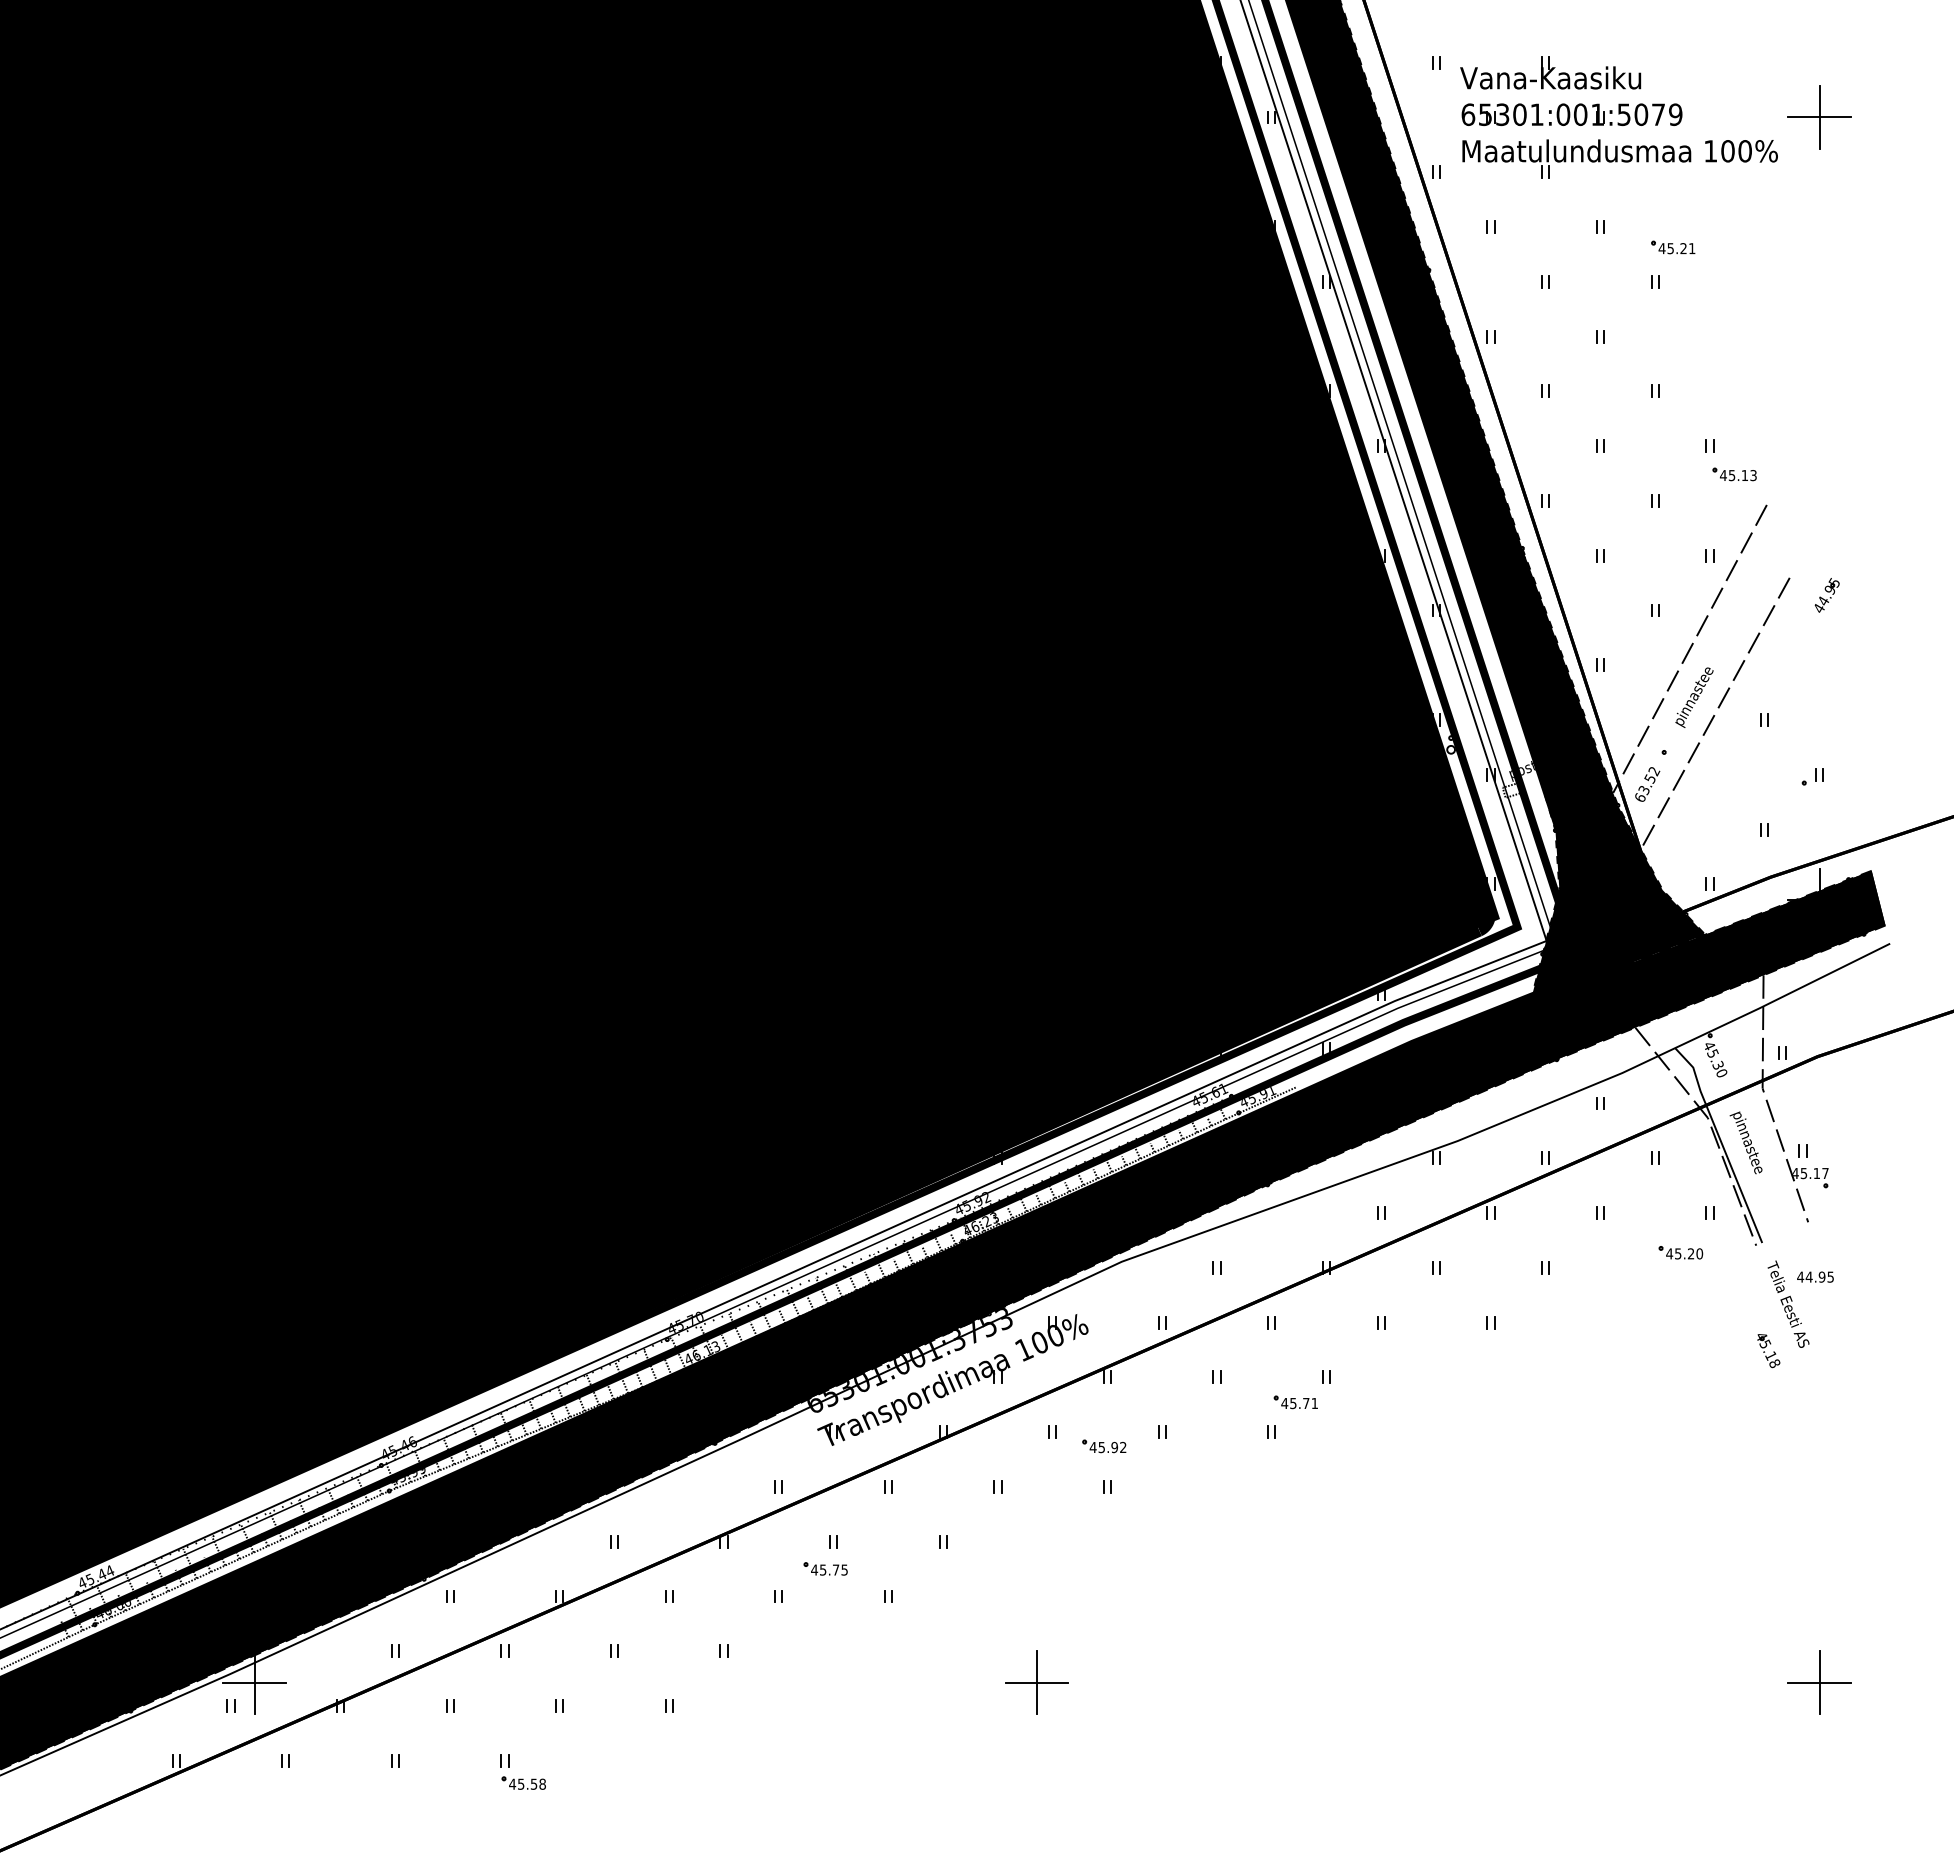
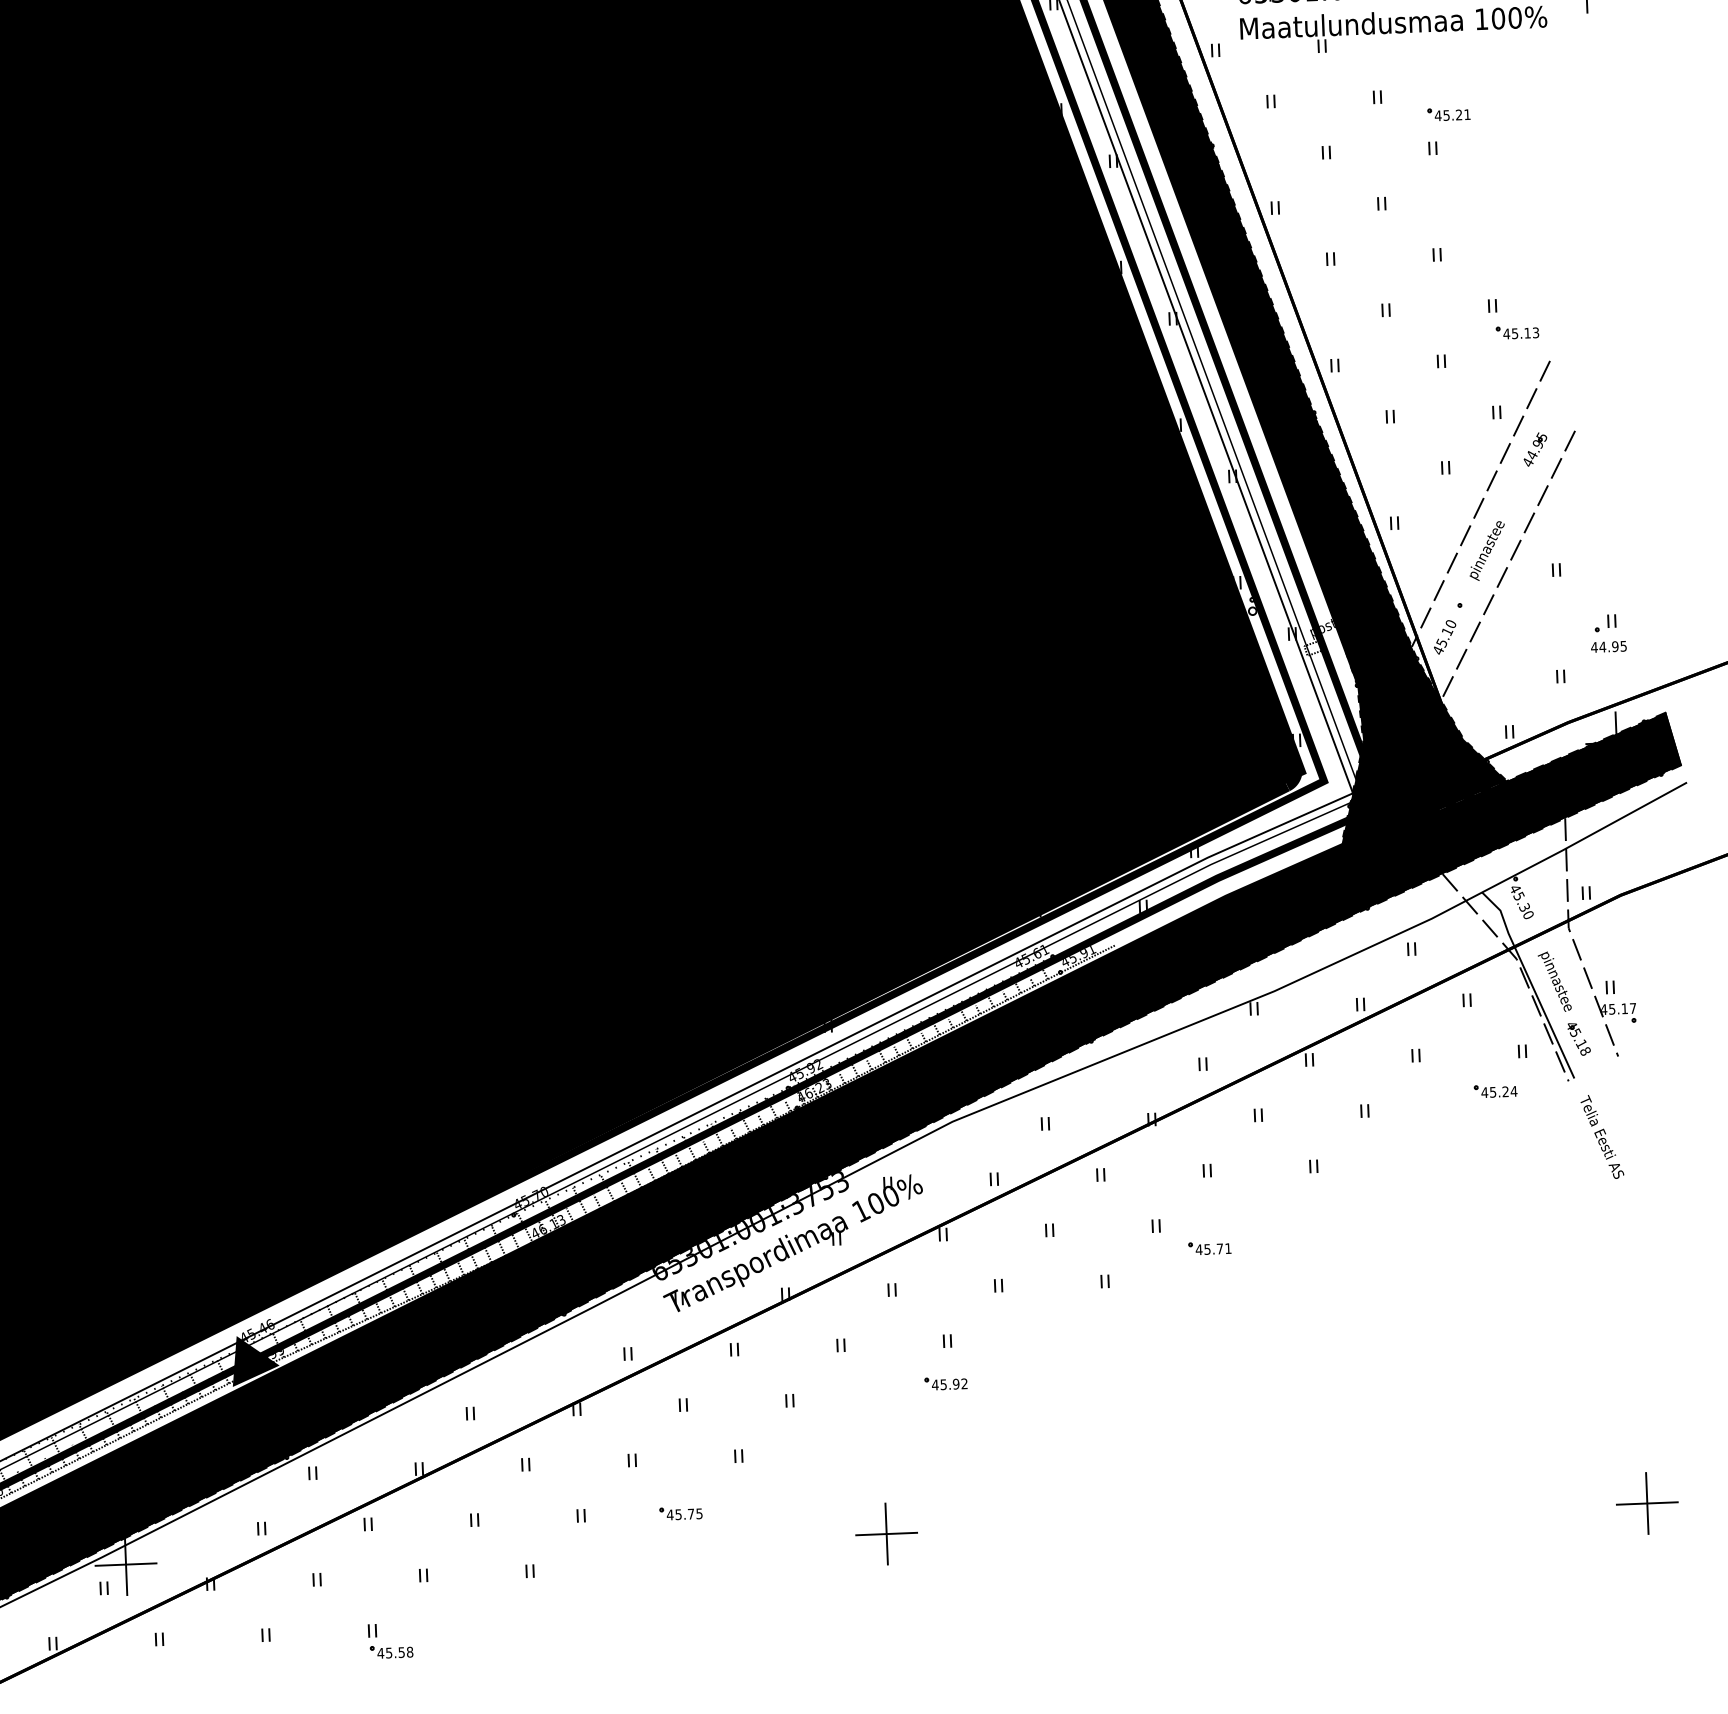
part: (1826, 595) -> (1534, 449), moved
text: (1647, 784) -> (1444, 637), 63.52 -> 45.10
text: (1699, 1253) -> (1513, 1091), 45.20 -> 45.24
text: (1815, 1276) -> (1608, 646), moved
part: (1768, 1351) -> (1578, 1039), moved
part: (1295, 1402) -> (1209, 1248), moved
part: (1104, 1446) -> (946, 1383), moved
fill: (395, 1478) -> (255, 1360), added
part: (825, 1568) -> (680, 1513), moved

